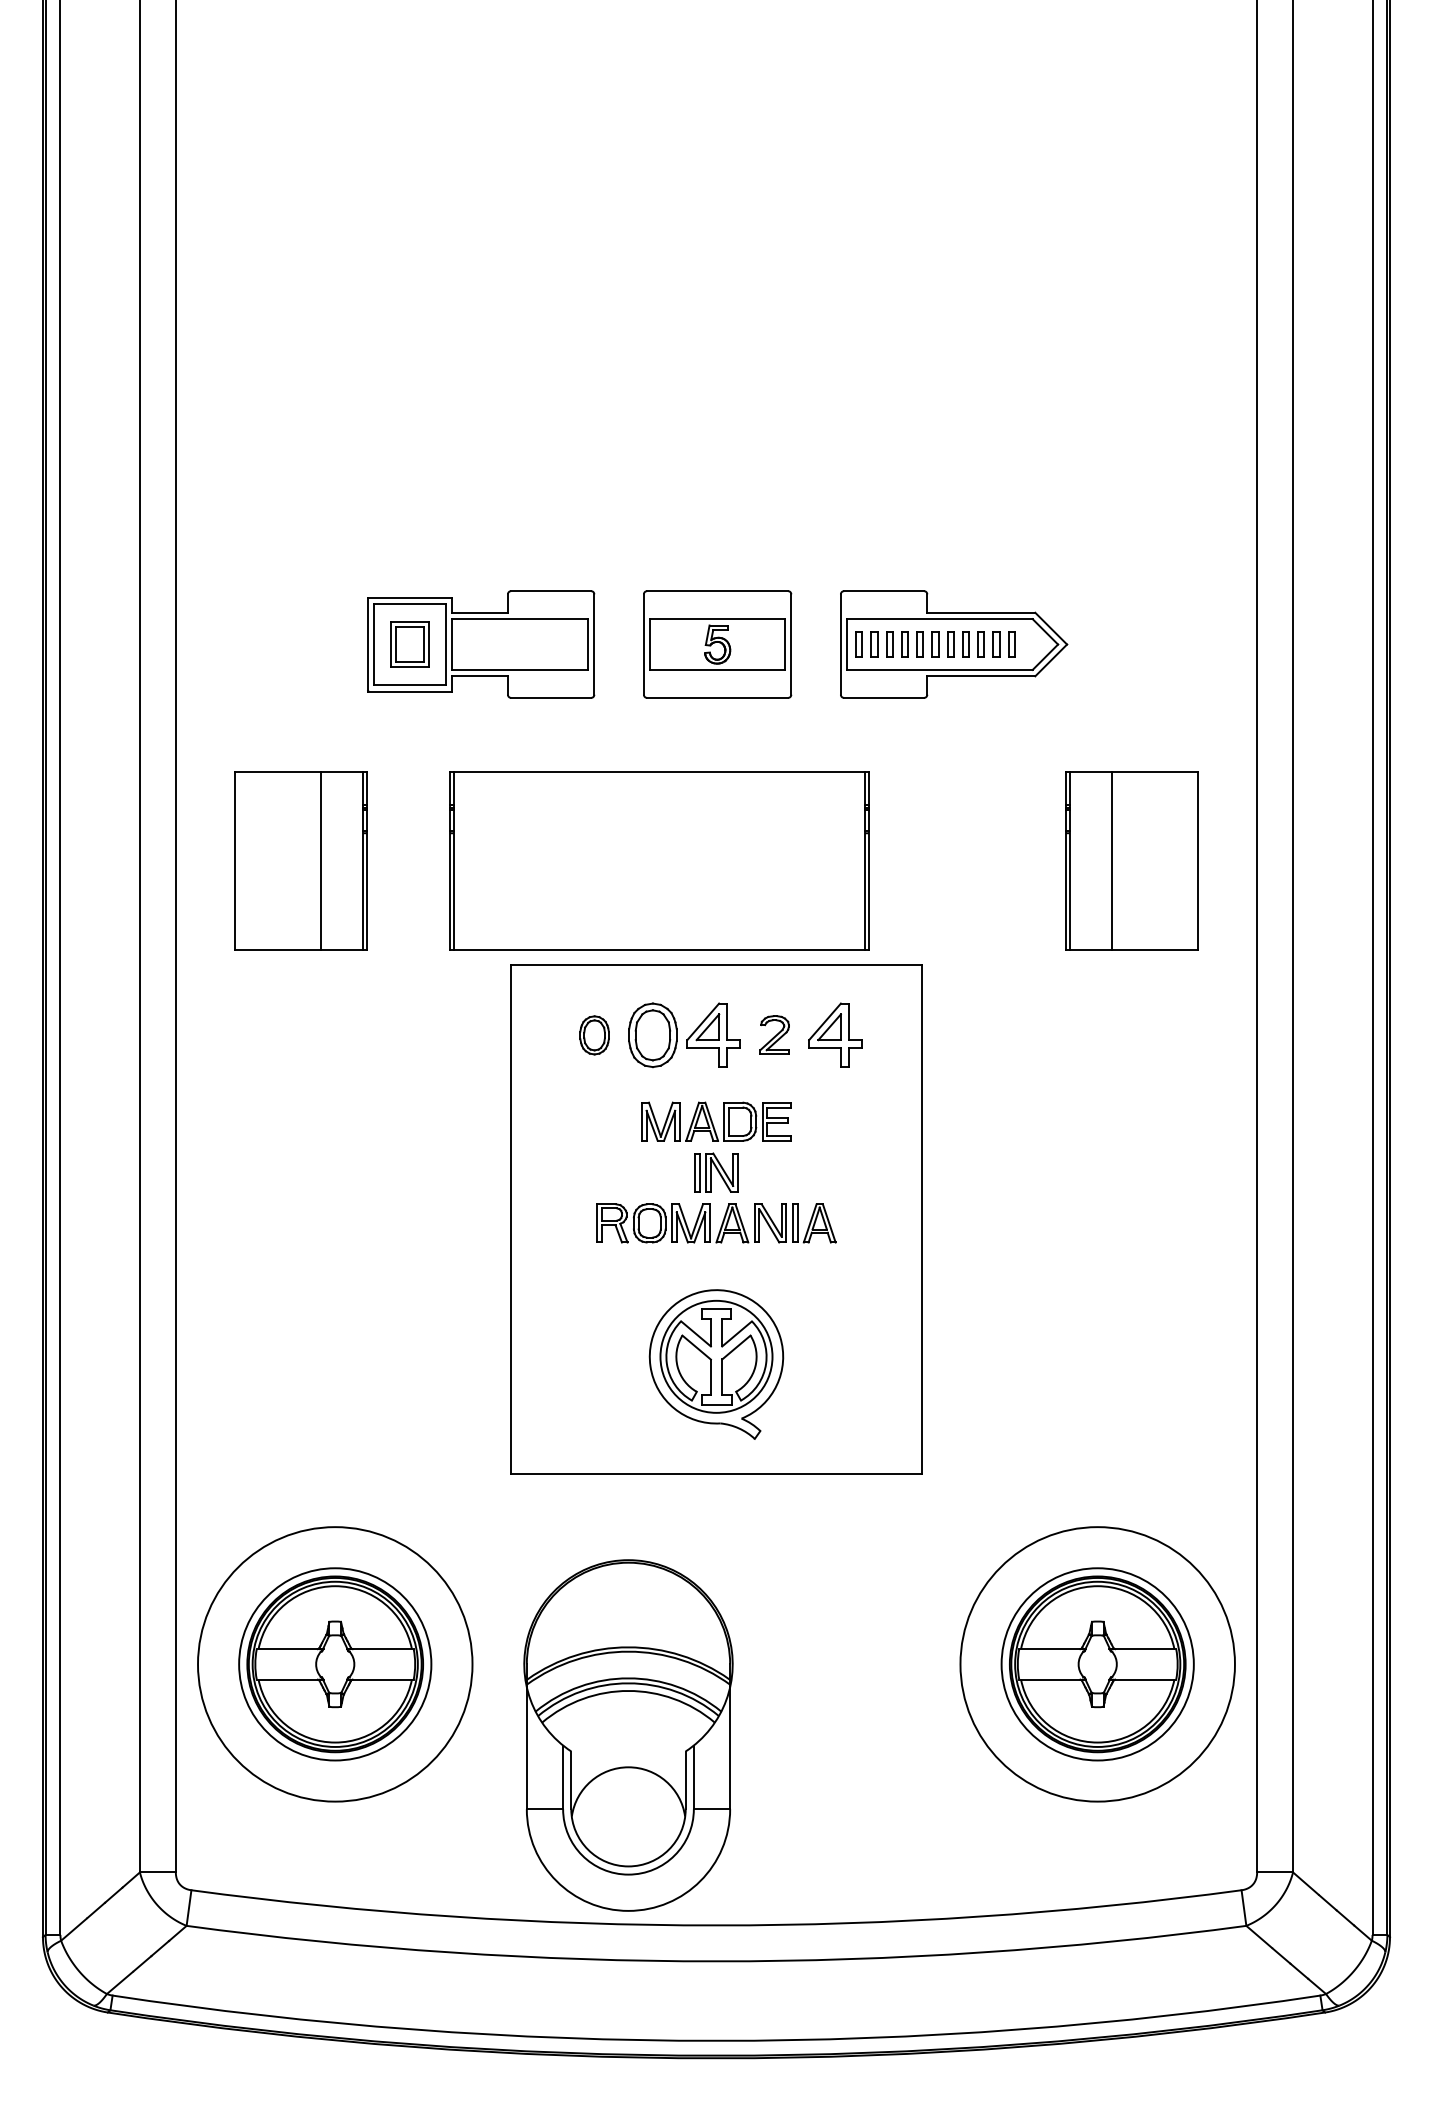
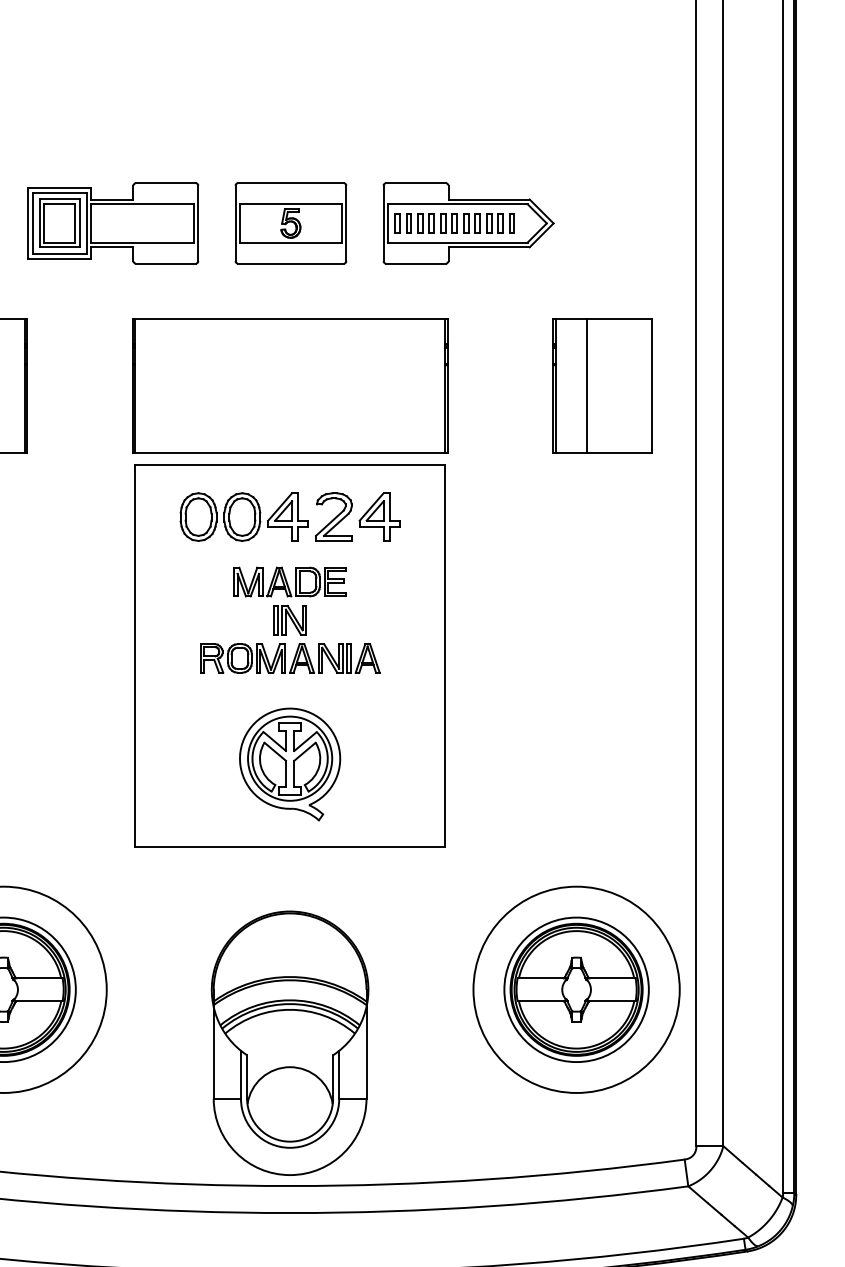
part: (409, 644) -> (59, 223), size x1.43
part: (659, 860) -> (290, 385), moved
part: (774, 1034) -> (333, 516), size x1.67
part: (594, 1035) -> (198, 517), size x1.67
part: (628, 1735) -> (290, 1043), moved

